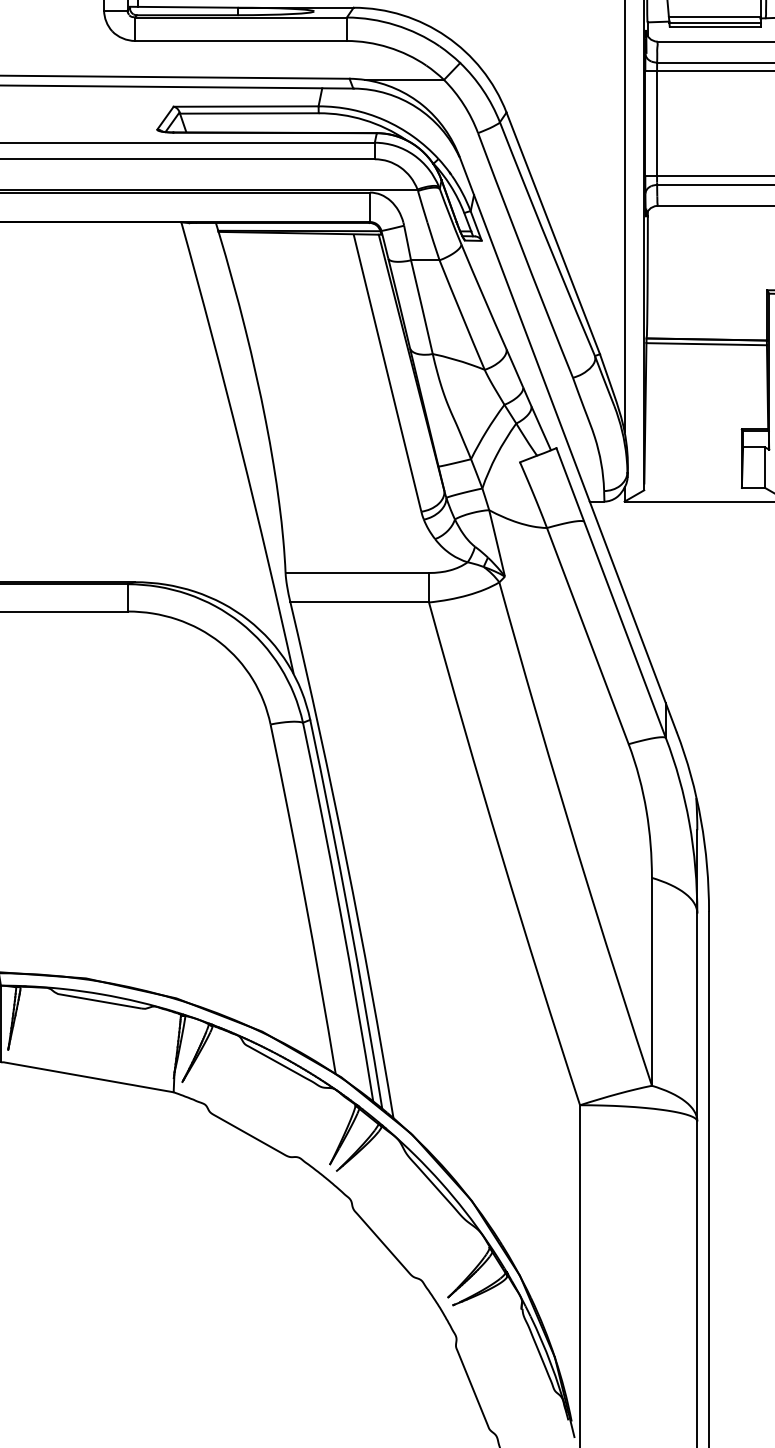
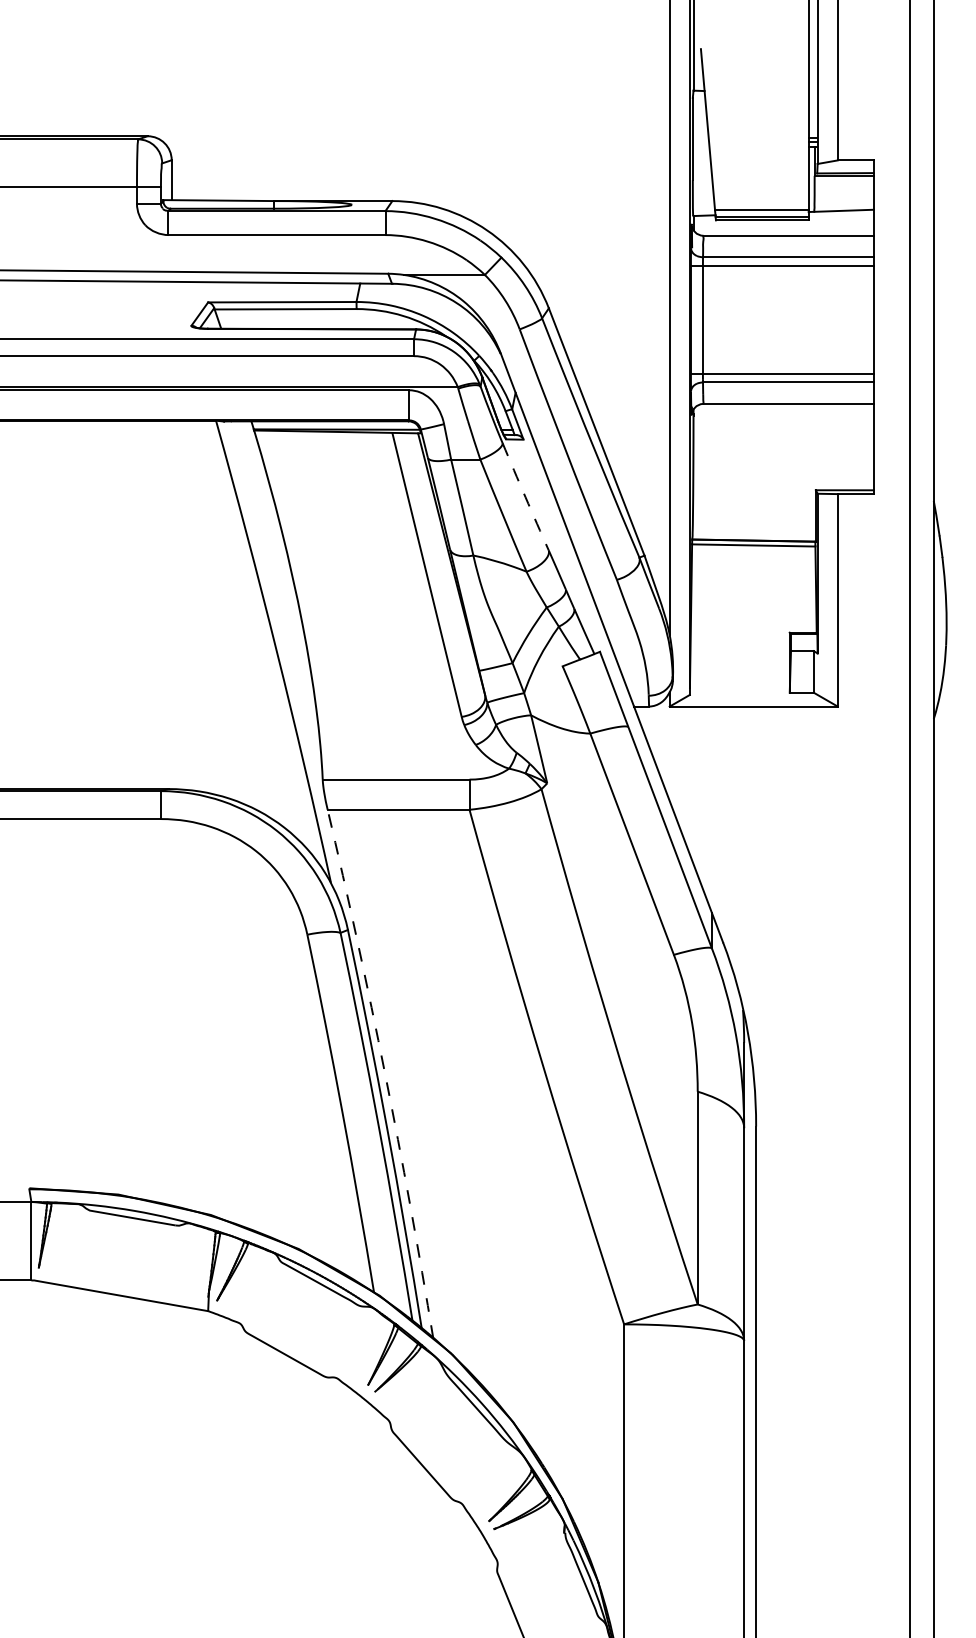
arc: (483, 297) -> (525, 497), solid -> dashed
arc: (346, 860) -> (385, 1073), solid -> dashed

